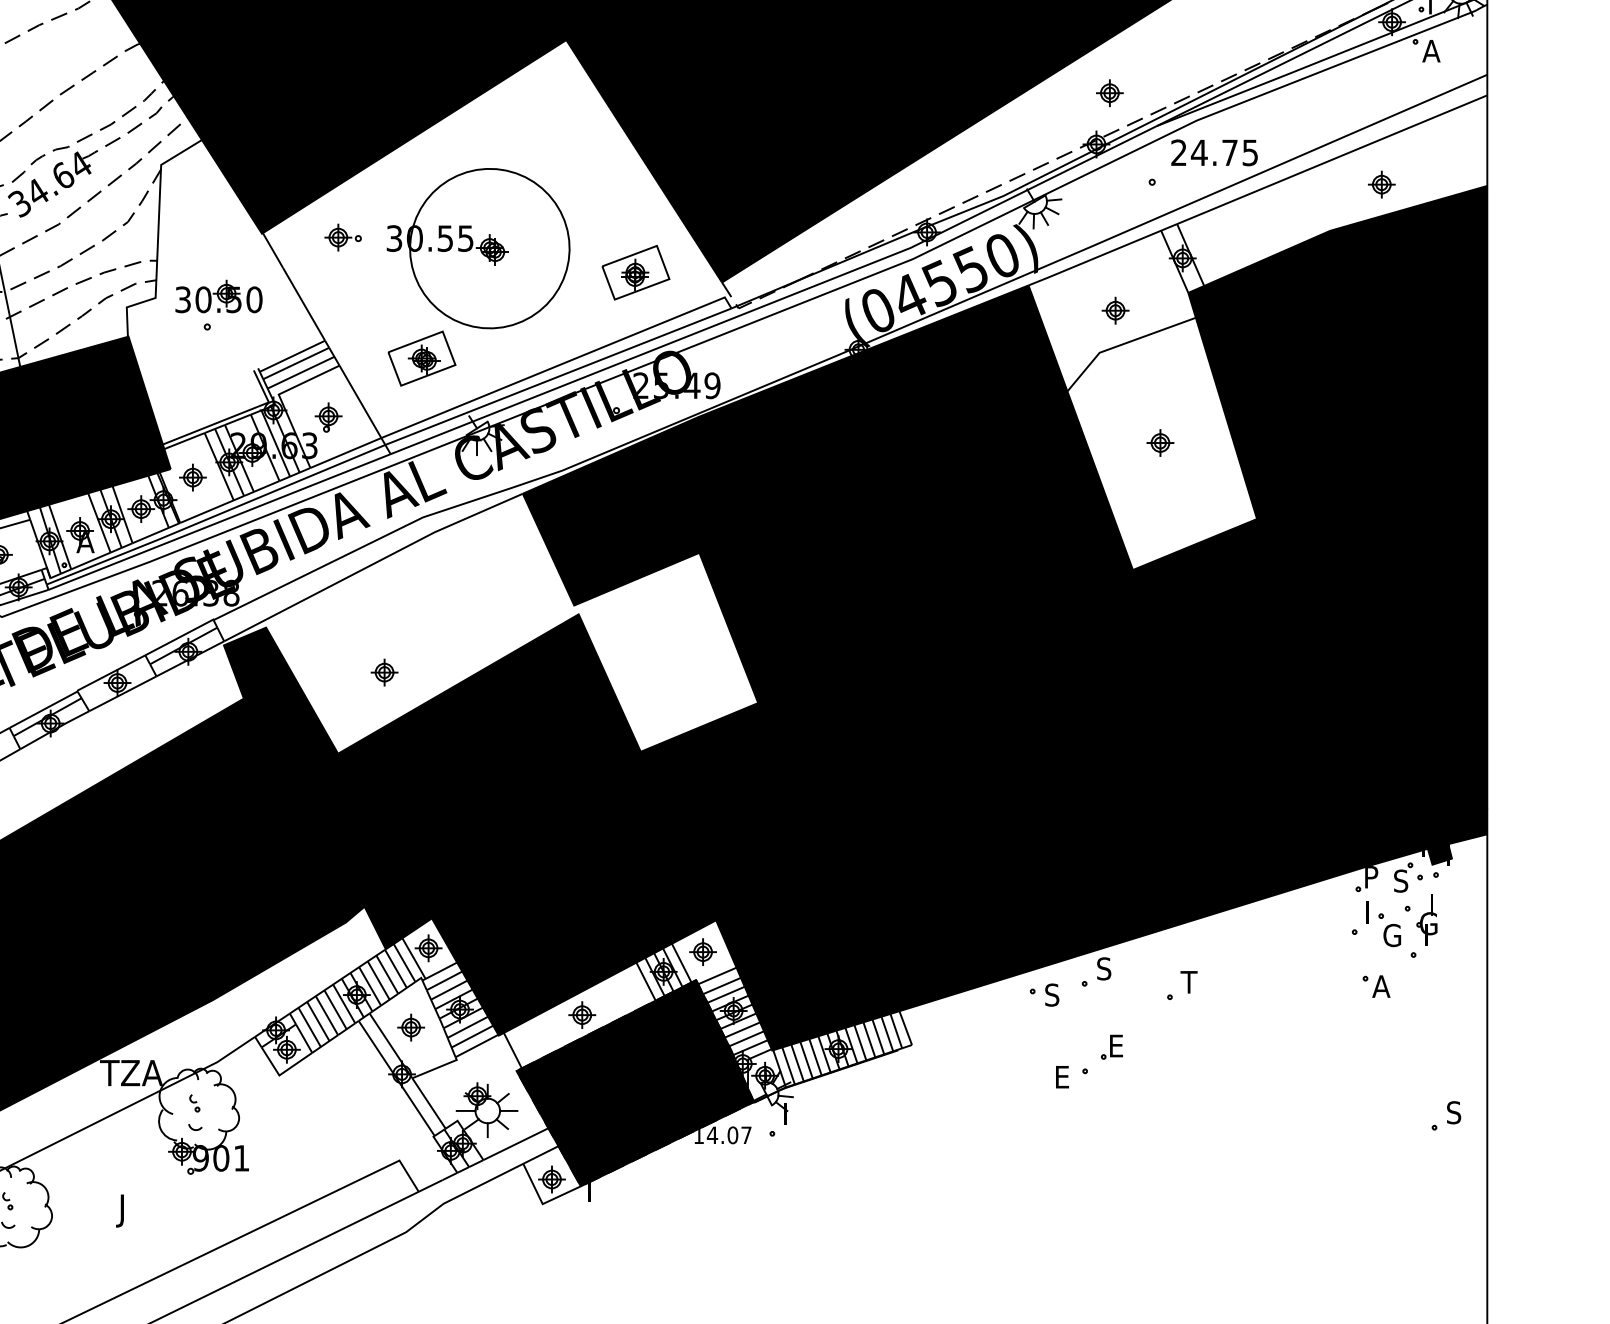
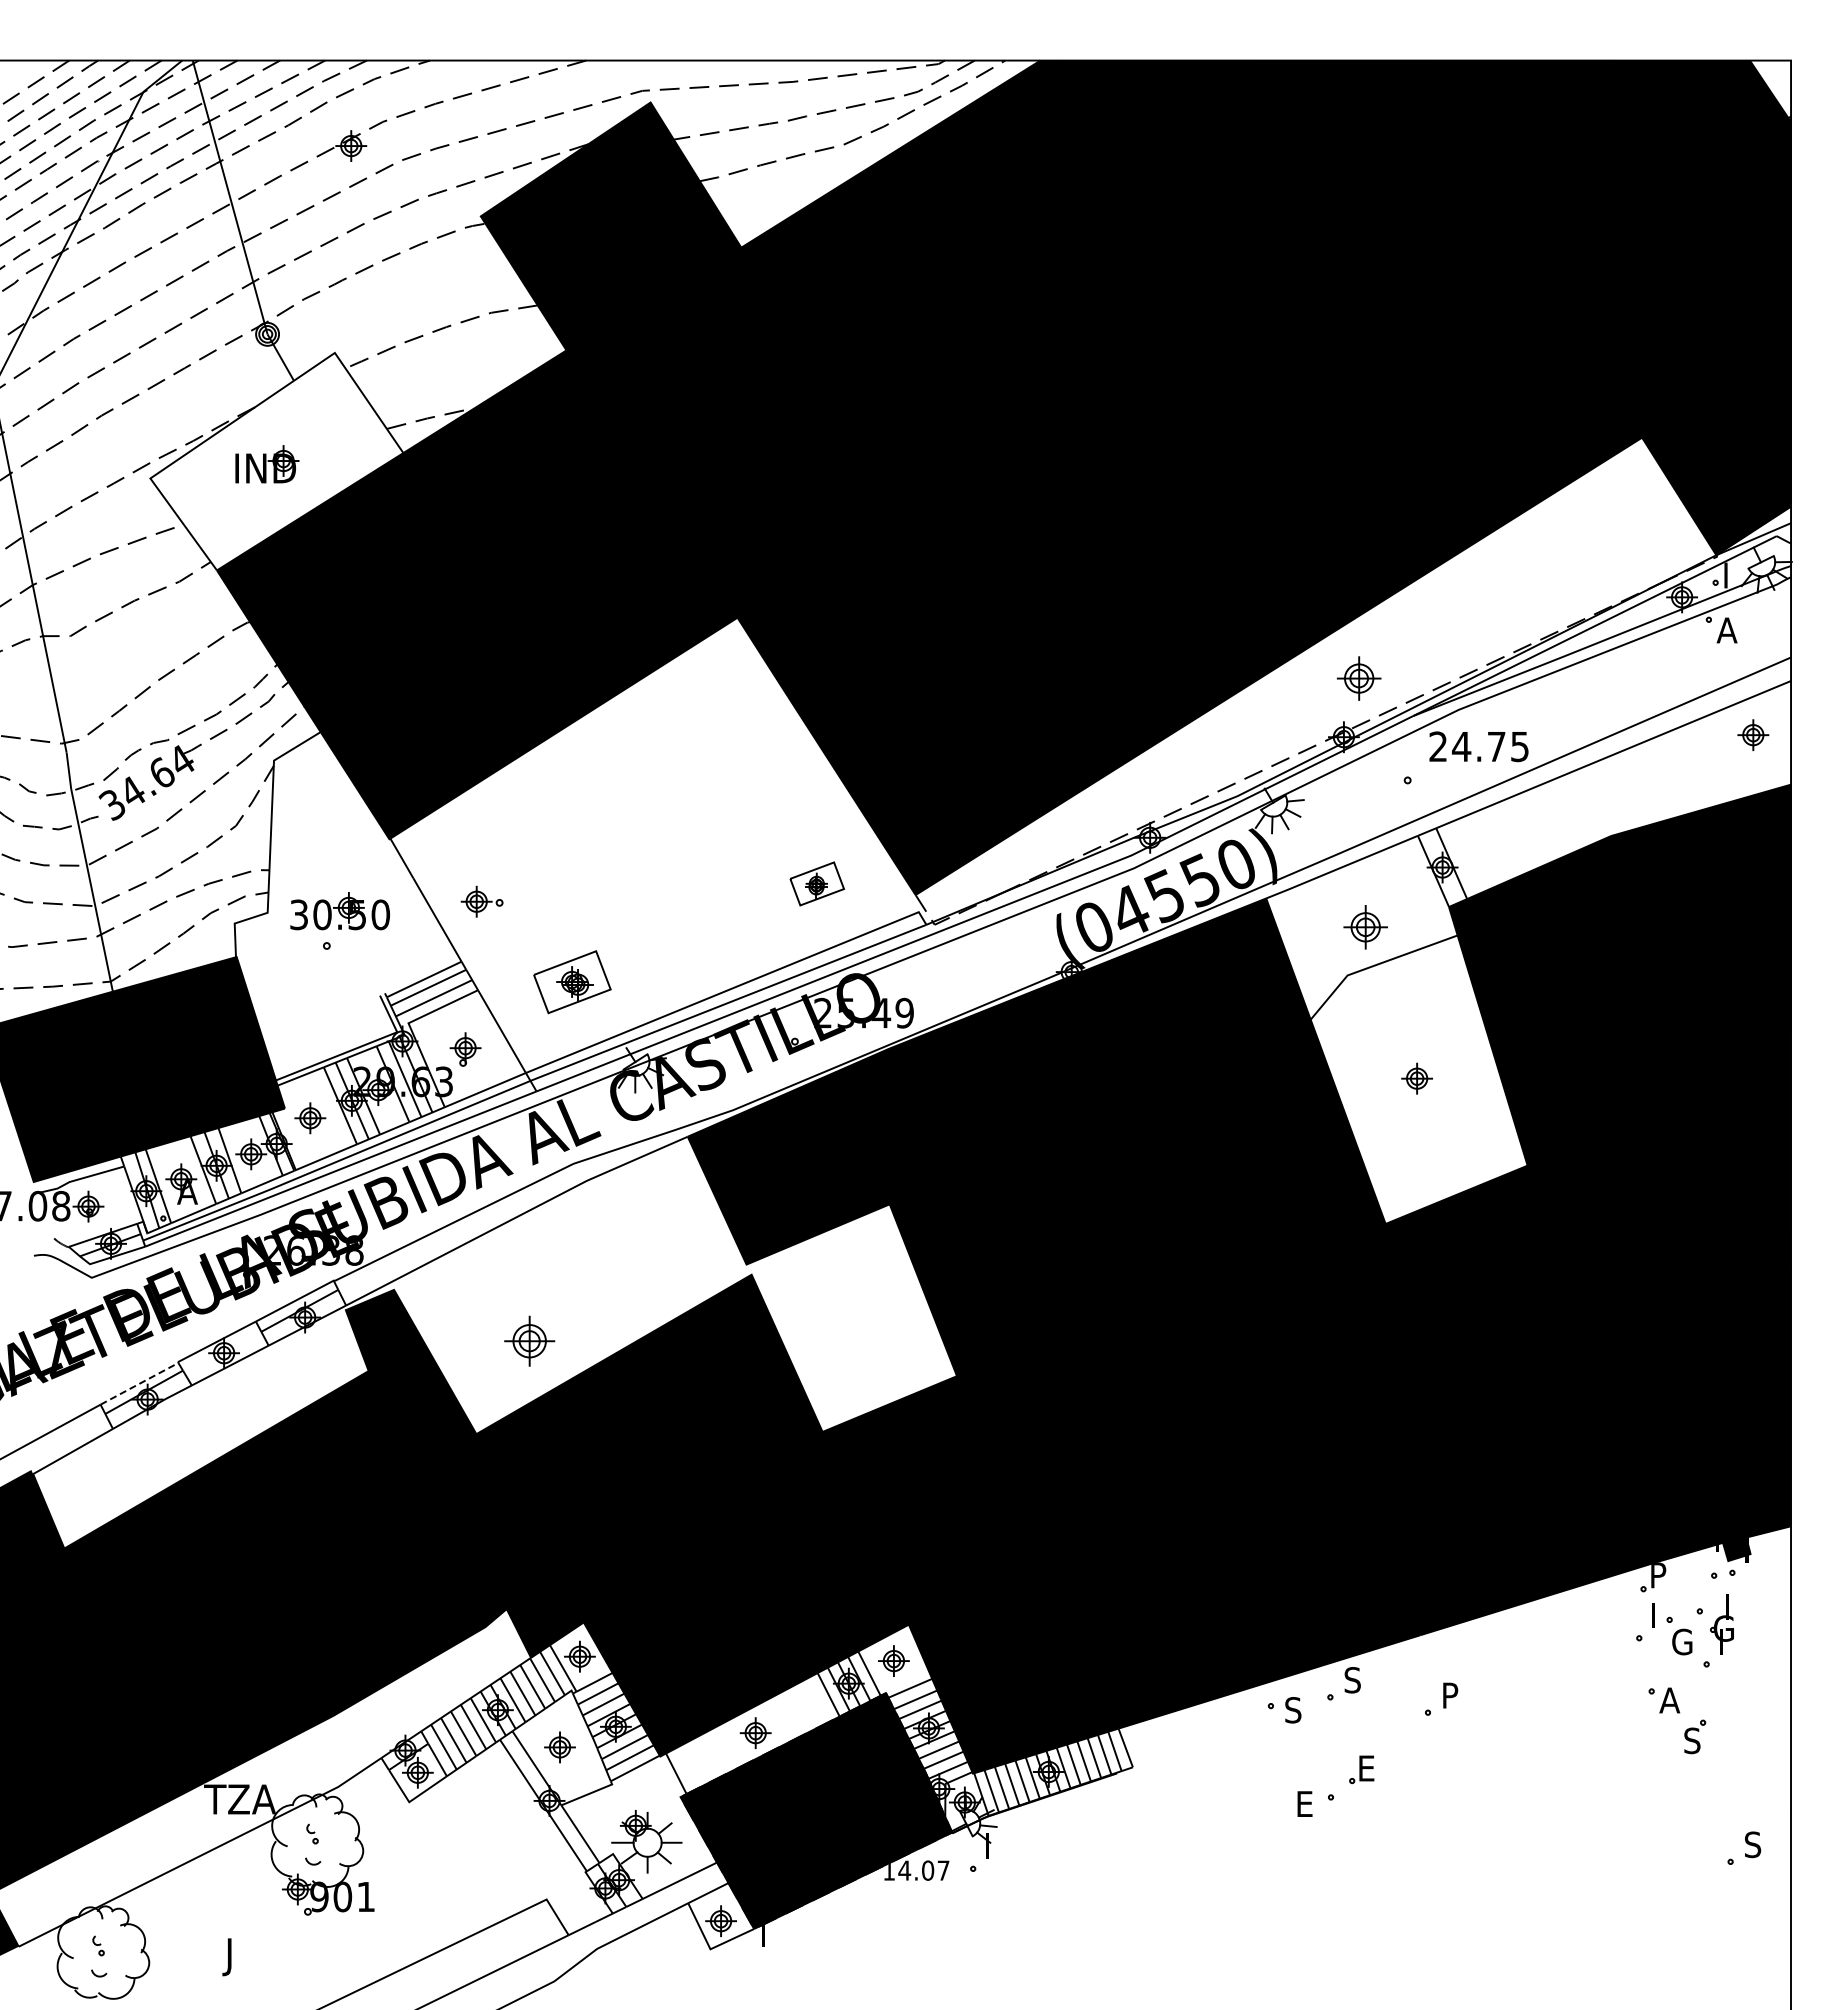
part: (1110, 93) -> (1359, 678), size x1.4
part: (1381, 184) -> (1753, 734), moved
part: (342, 237) -> (481, 901), moved
part: (478, 248) -> (637, 856), removed
part: (636, 272) -> (817, 883), size x0.7
part: (1115, 310) -> (1365, 927), size x1.4
part: (384, 672) -> (529, 1341), size x1.6
line: (43, 709) -> (139, 1383), solid -> dashed
part: (1403, 877) -> (1695, 1736), moved
text: (1188, 982) -> (1449, 1695), T -> P

